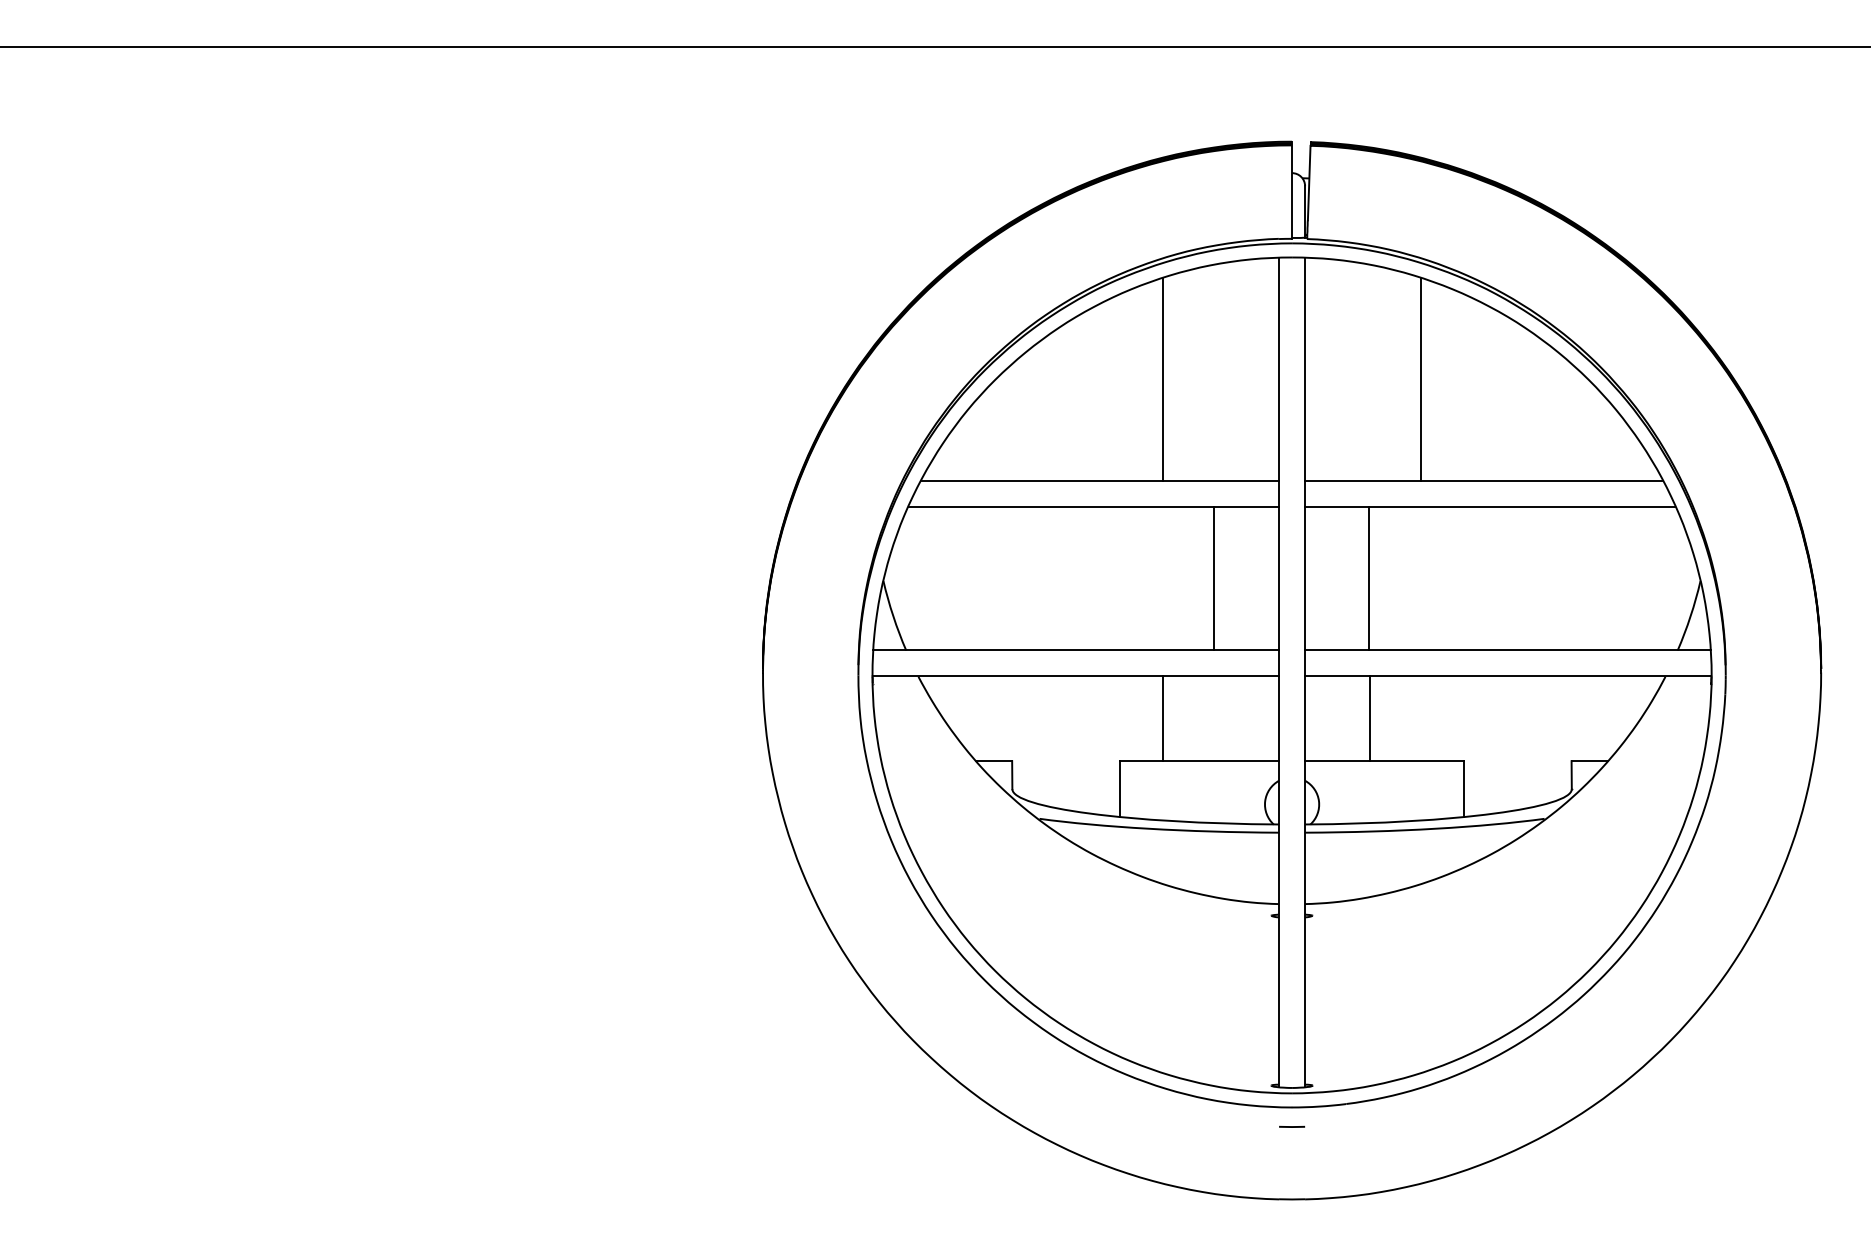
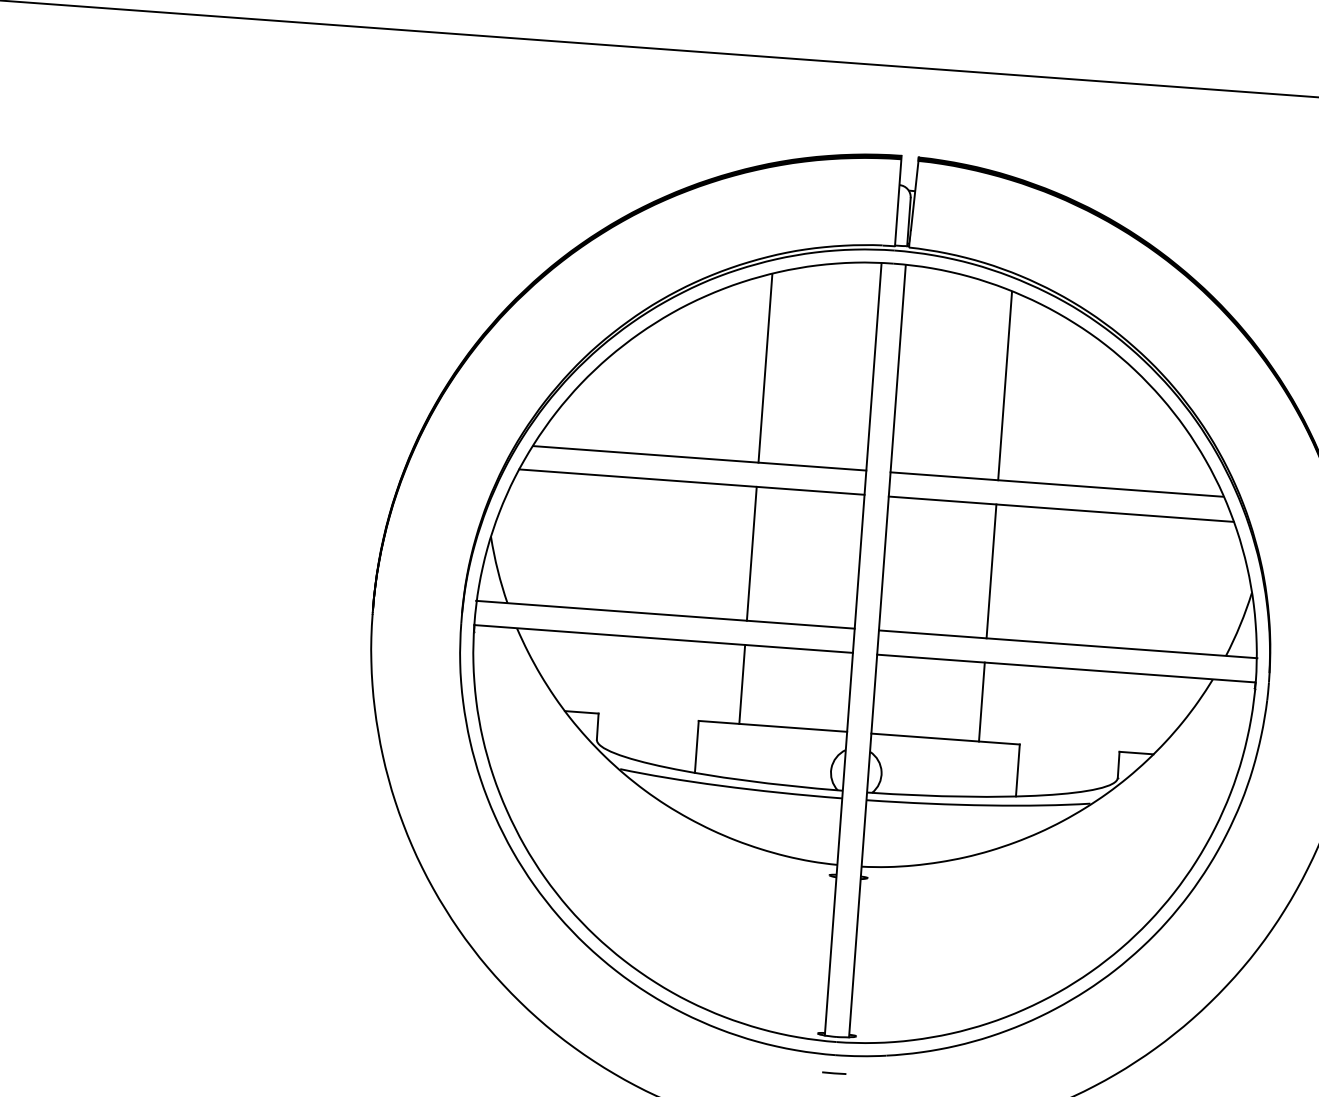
line: (1214, 578) -> (752, 553), moved
line: (1368, 578) -> (991, 571), moved
line: (1369, 718) -> (981, 701), moved

